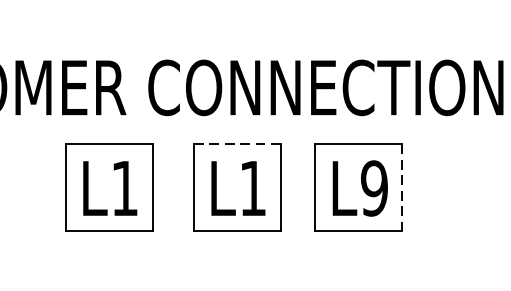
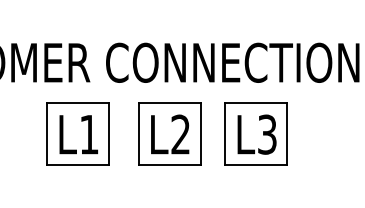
line: (238, 144) -> (170, 103), dashed -> solid
text: (252, 188) -> (180, 134), L1 -> L2
text: (373, 188) -> (266, 134), L9 -> L3
line: (402, 188) -> (287, 134), dashed -> solid

